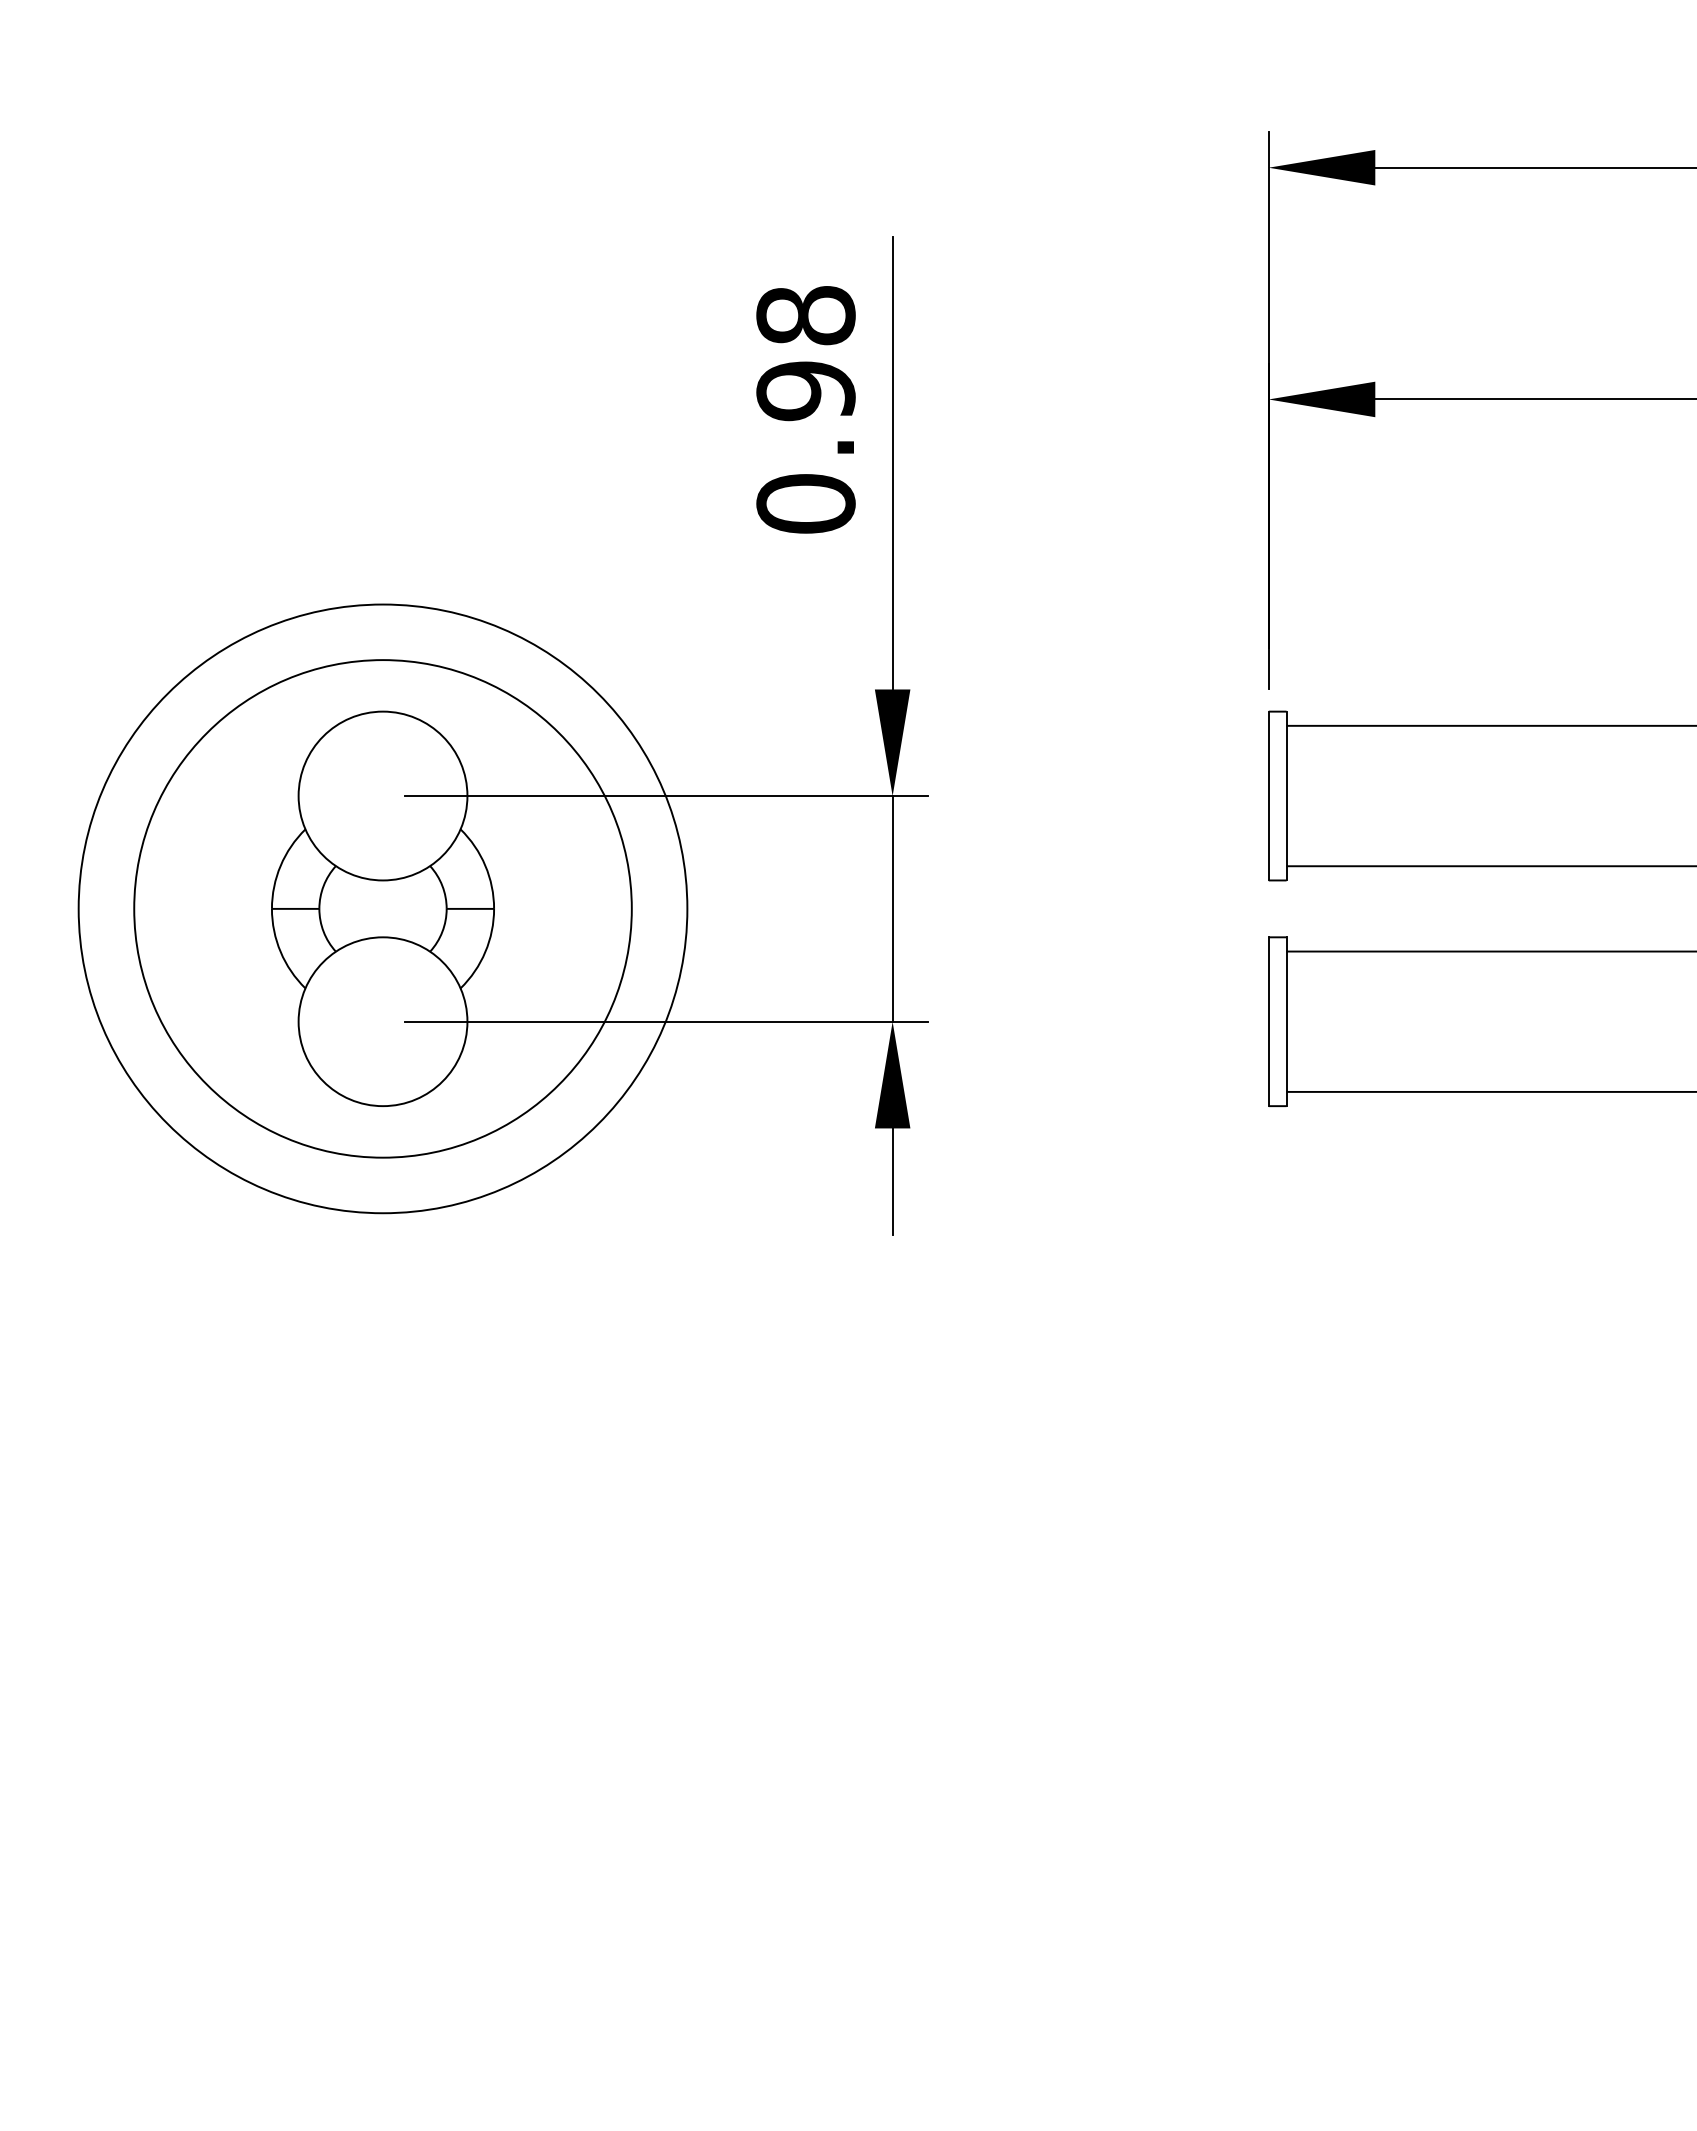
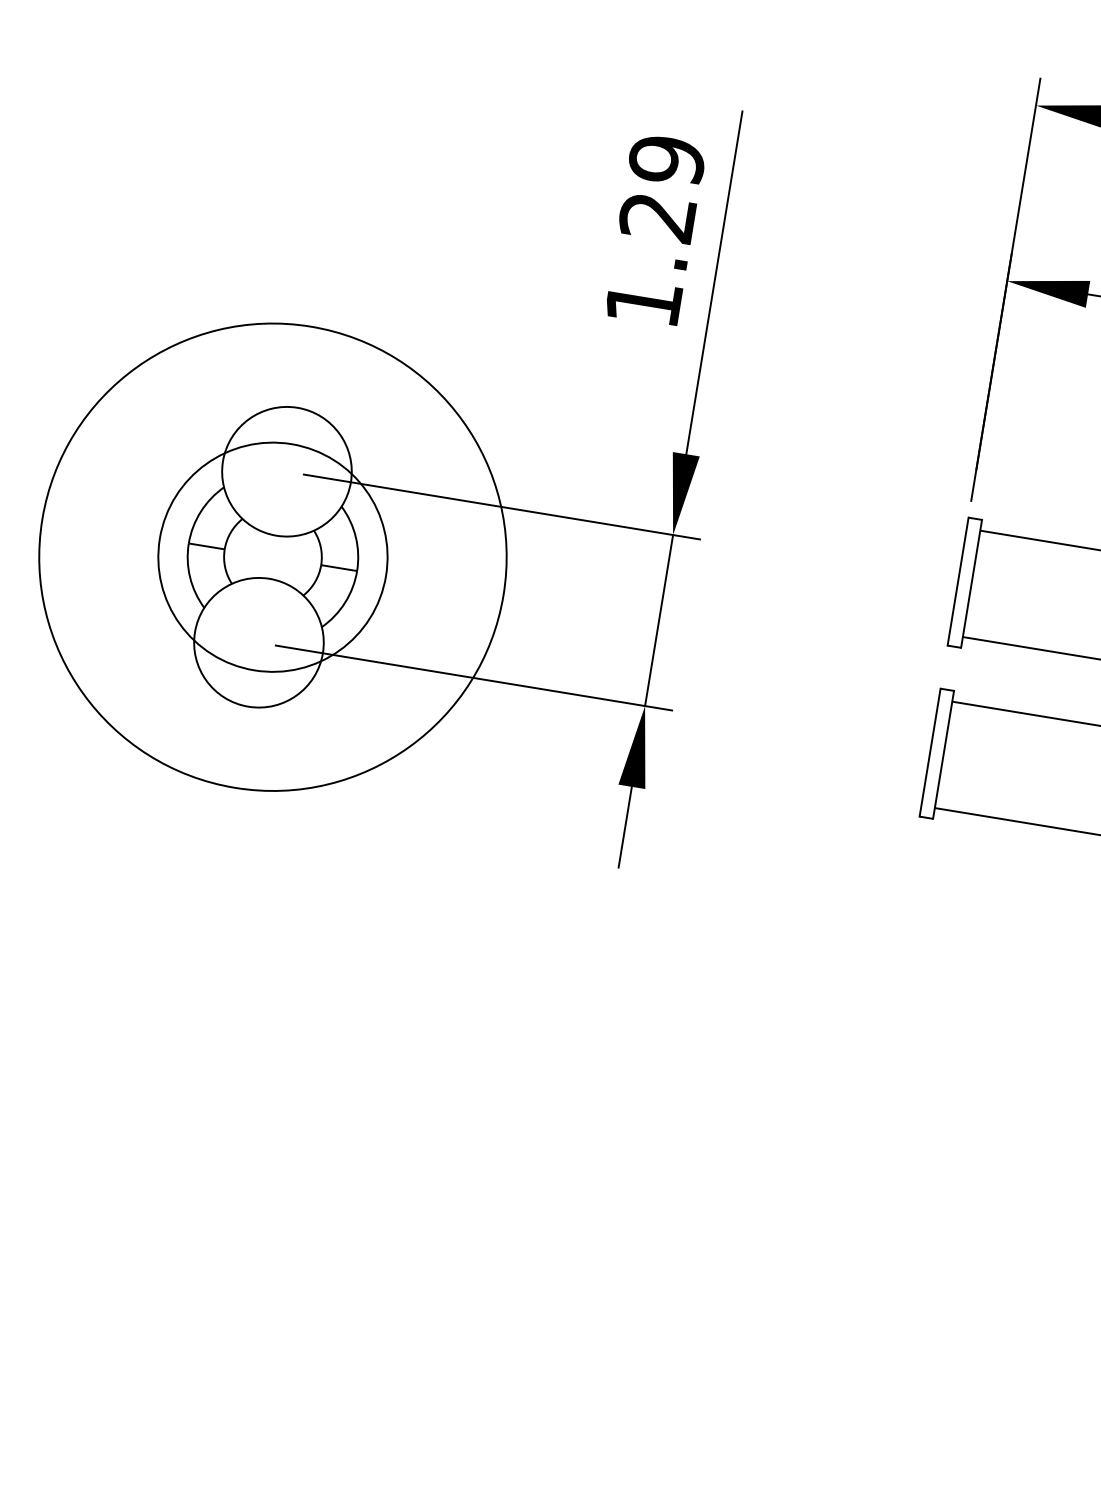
text: (805, 409) -> (655, 231), 0.98 -> 1.29
circle: (382, 908) -> (272, 556), size x0.6

